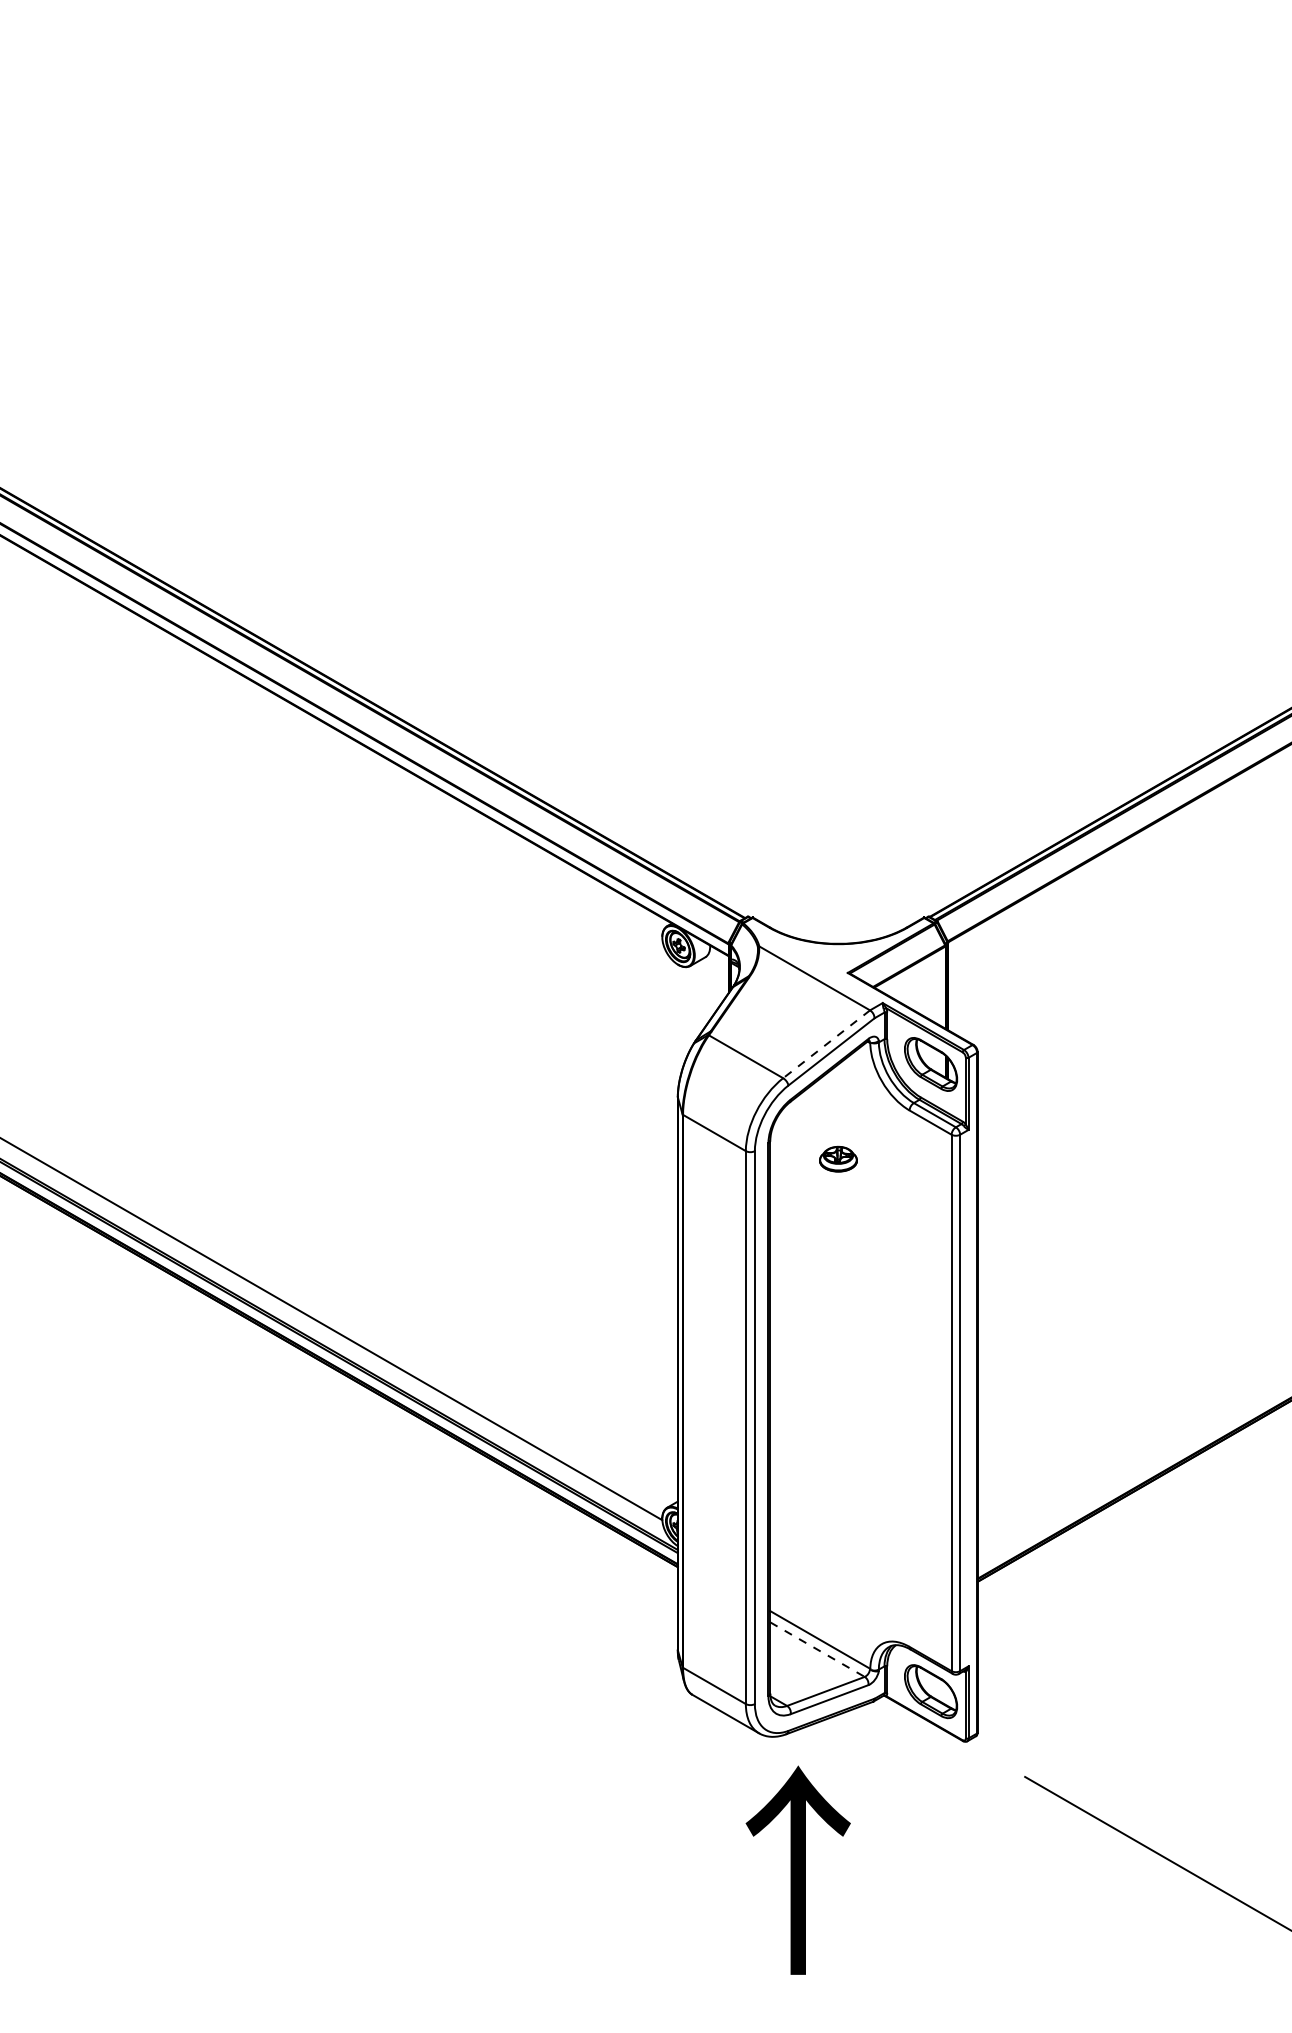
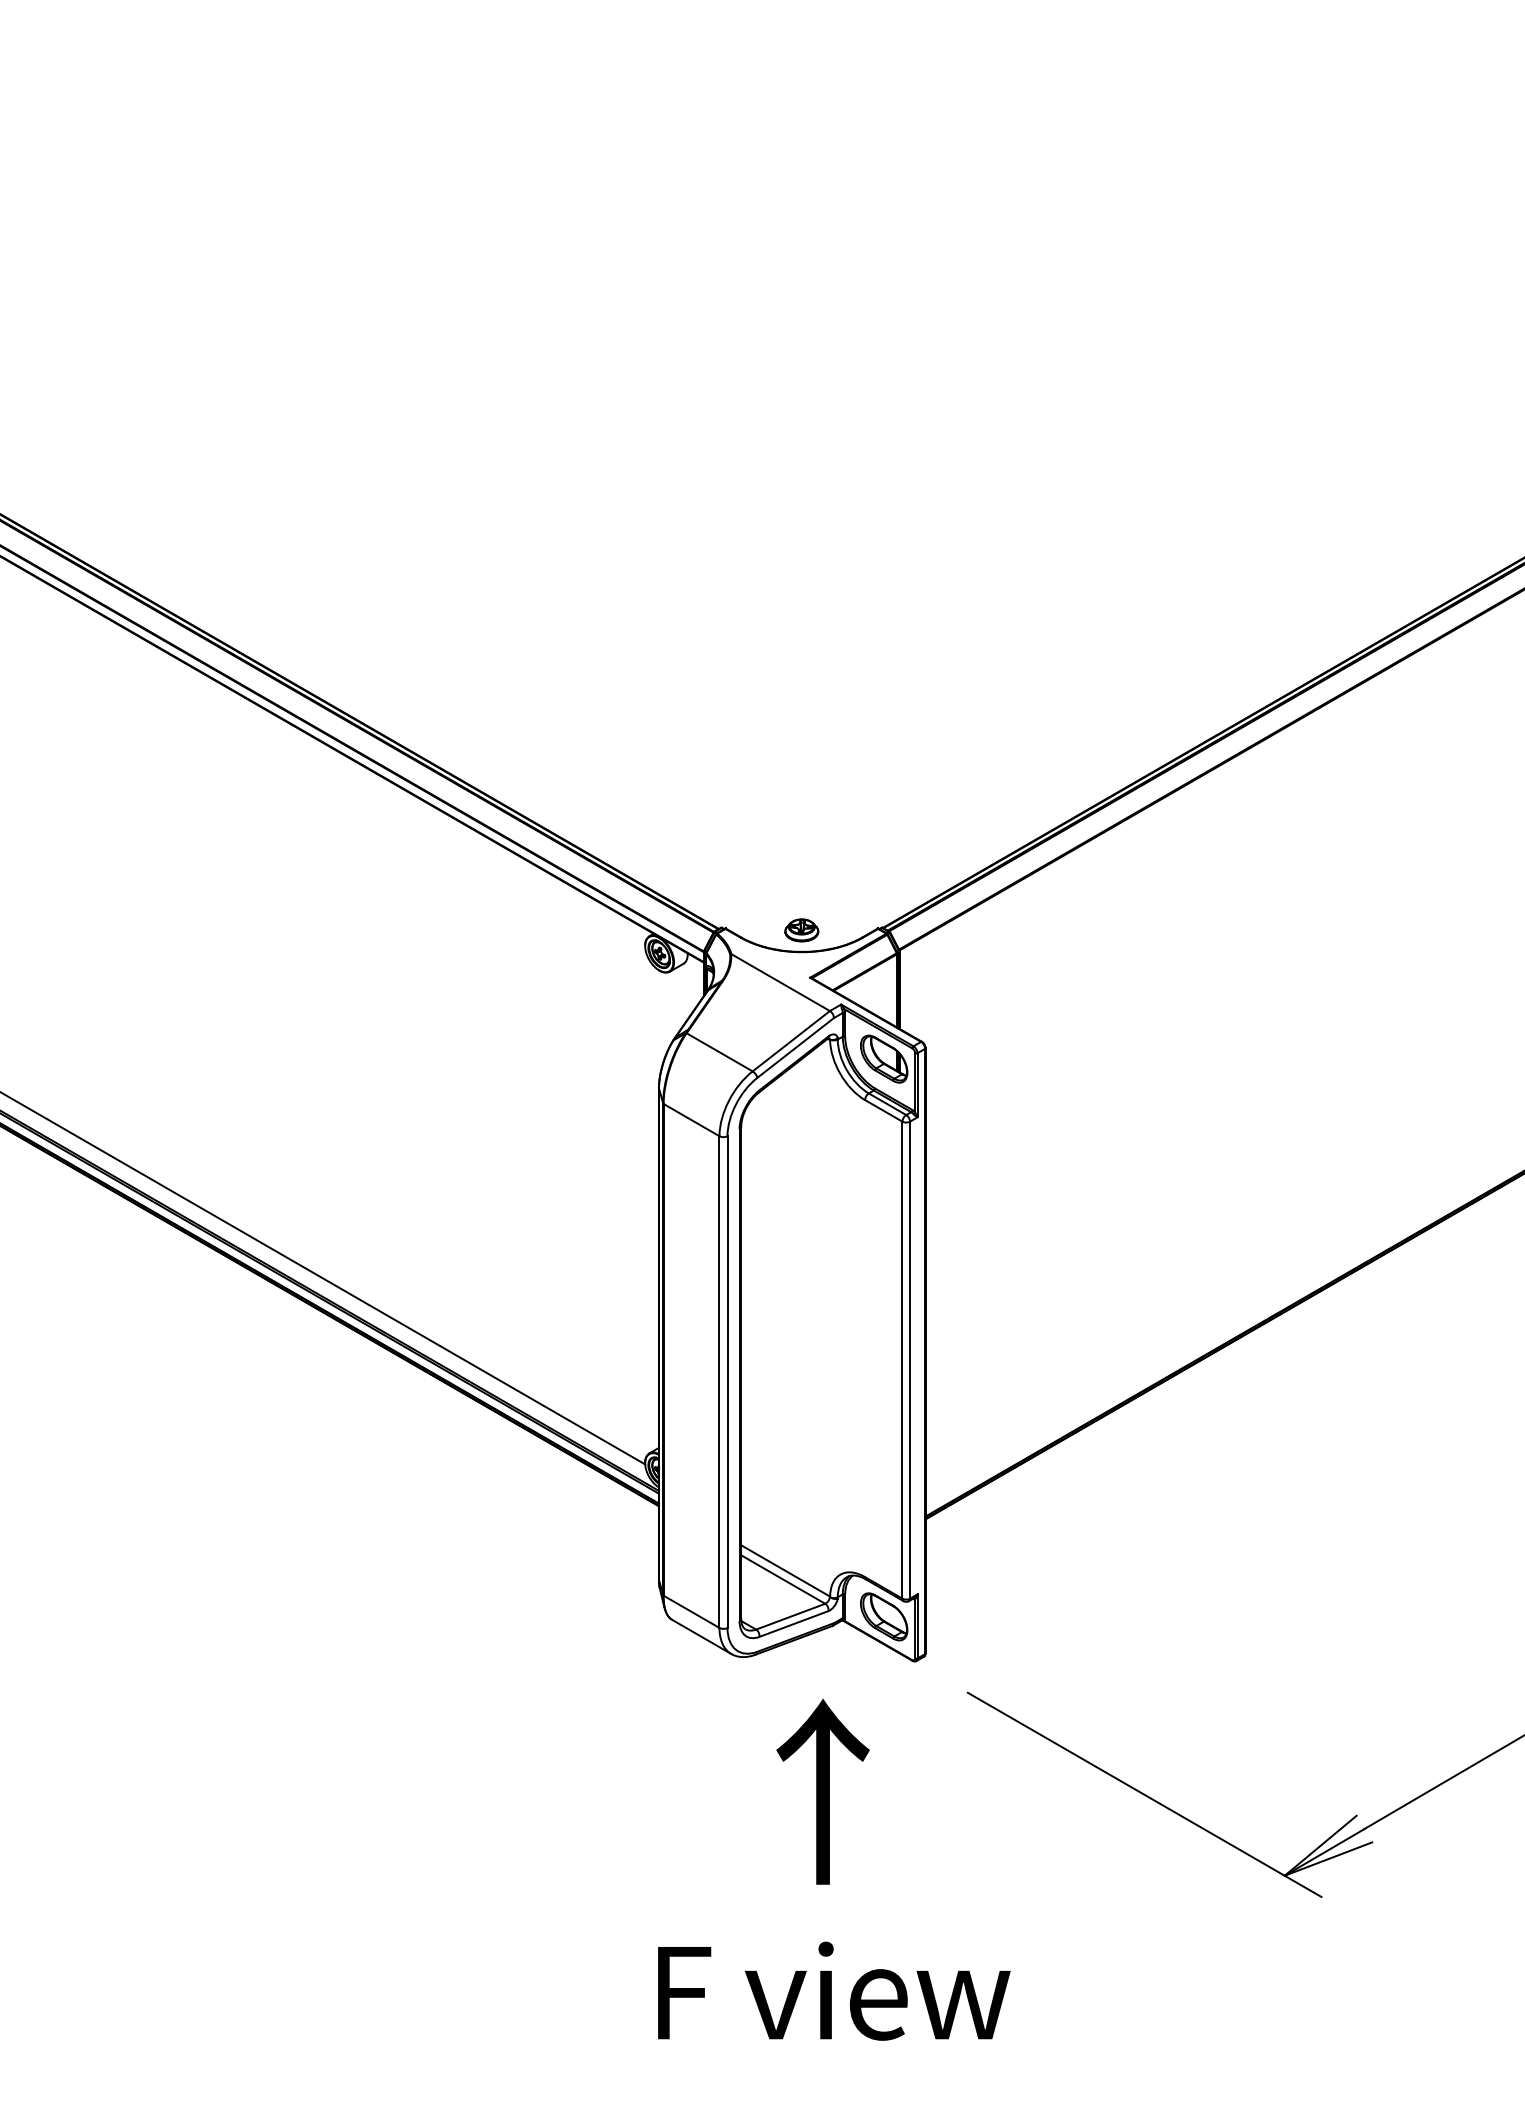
line: (825, 1044) -> (790, 1041), dashed -> solid
part: (838, 1159) -> (801, 930), moved
line: (817, 1649) -> (783, 1579), dashed -> solid
text: (797, 1869) -> (822, 1791), moved

